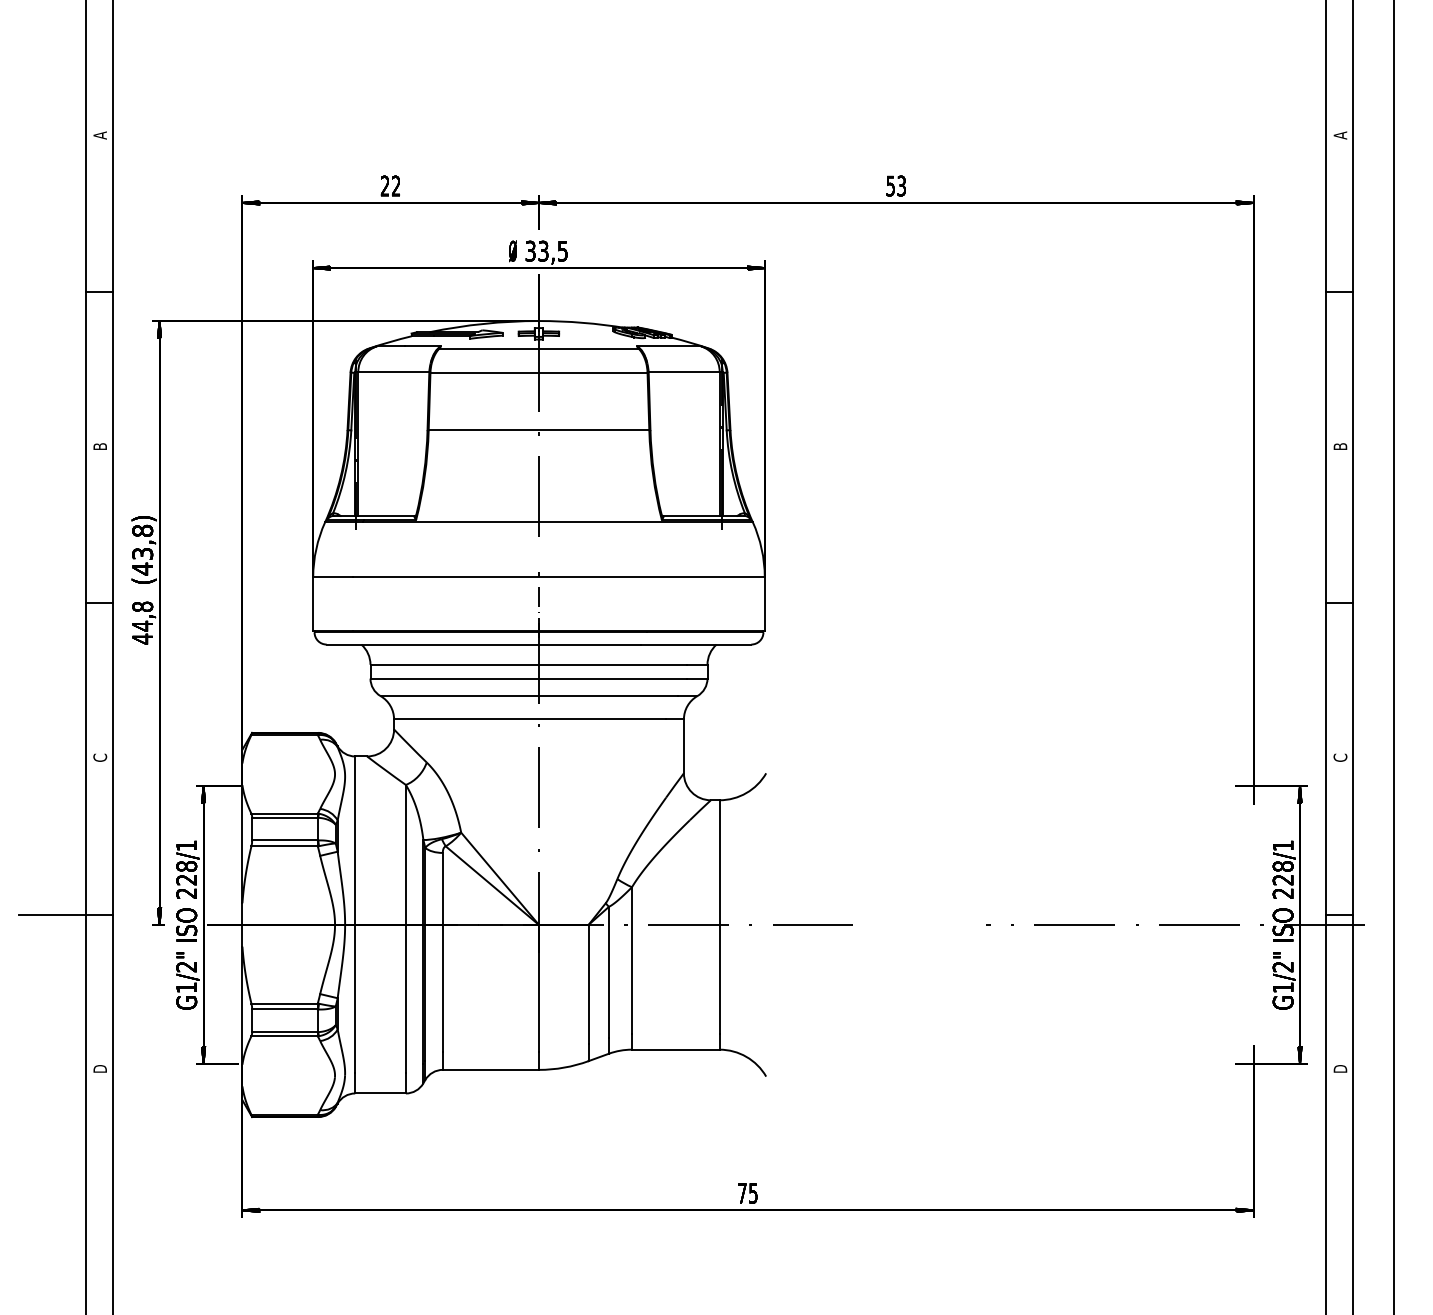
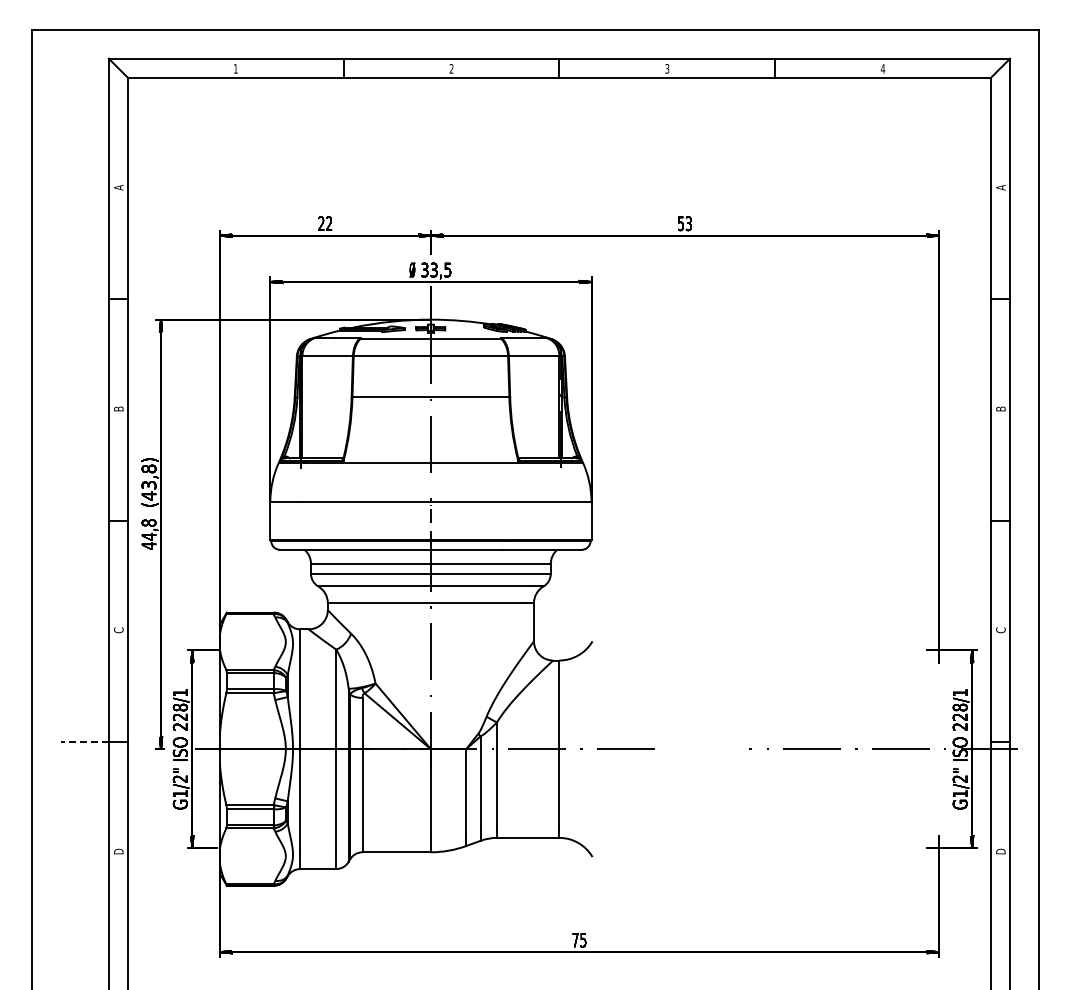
line: (51, 914) -> (84, 741), solid -> dashed

